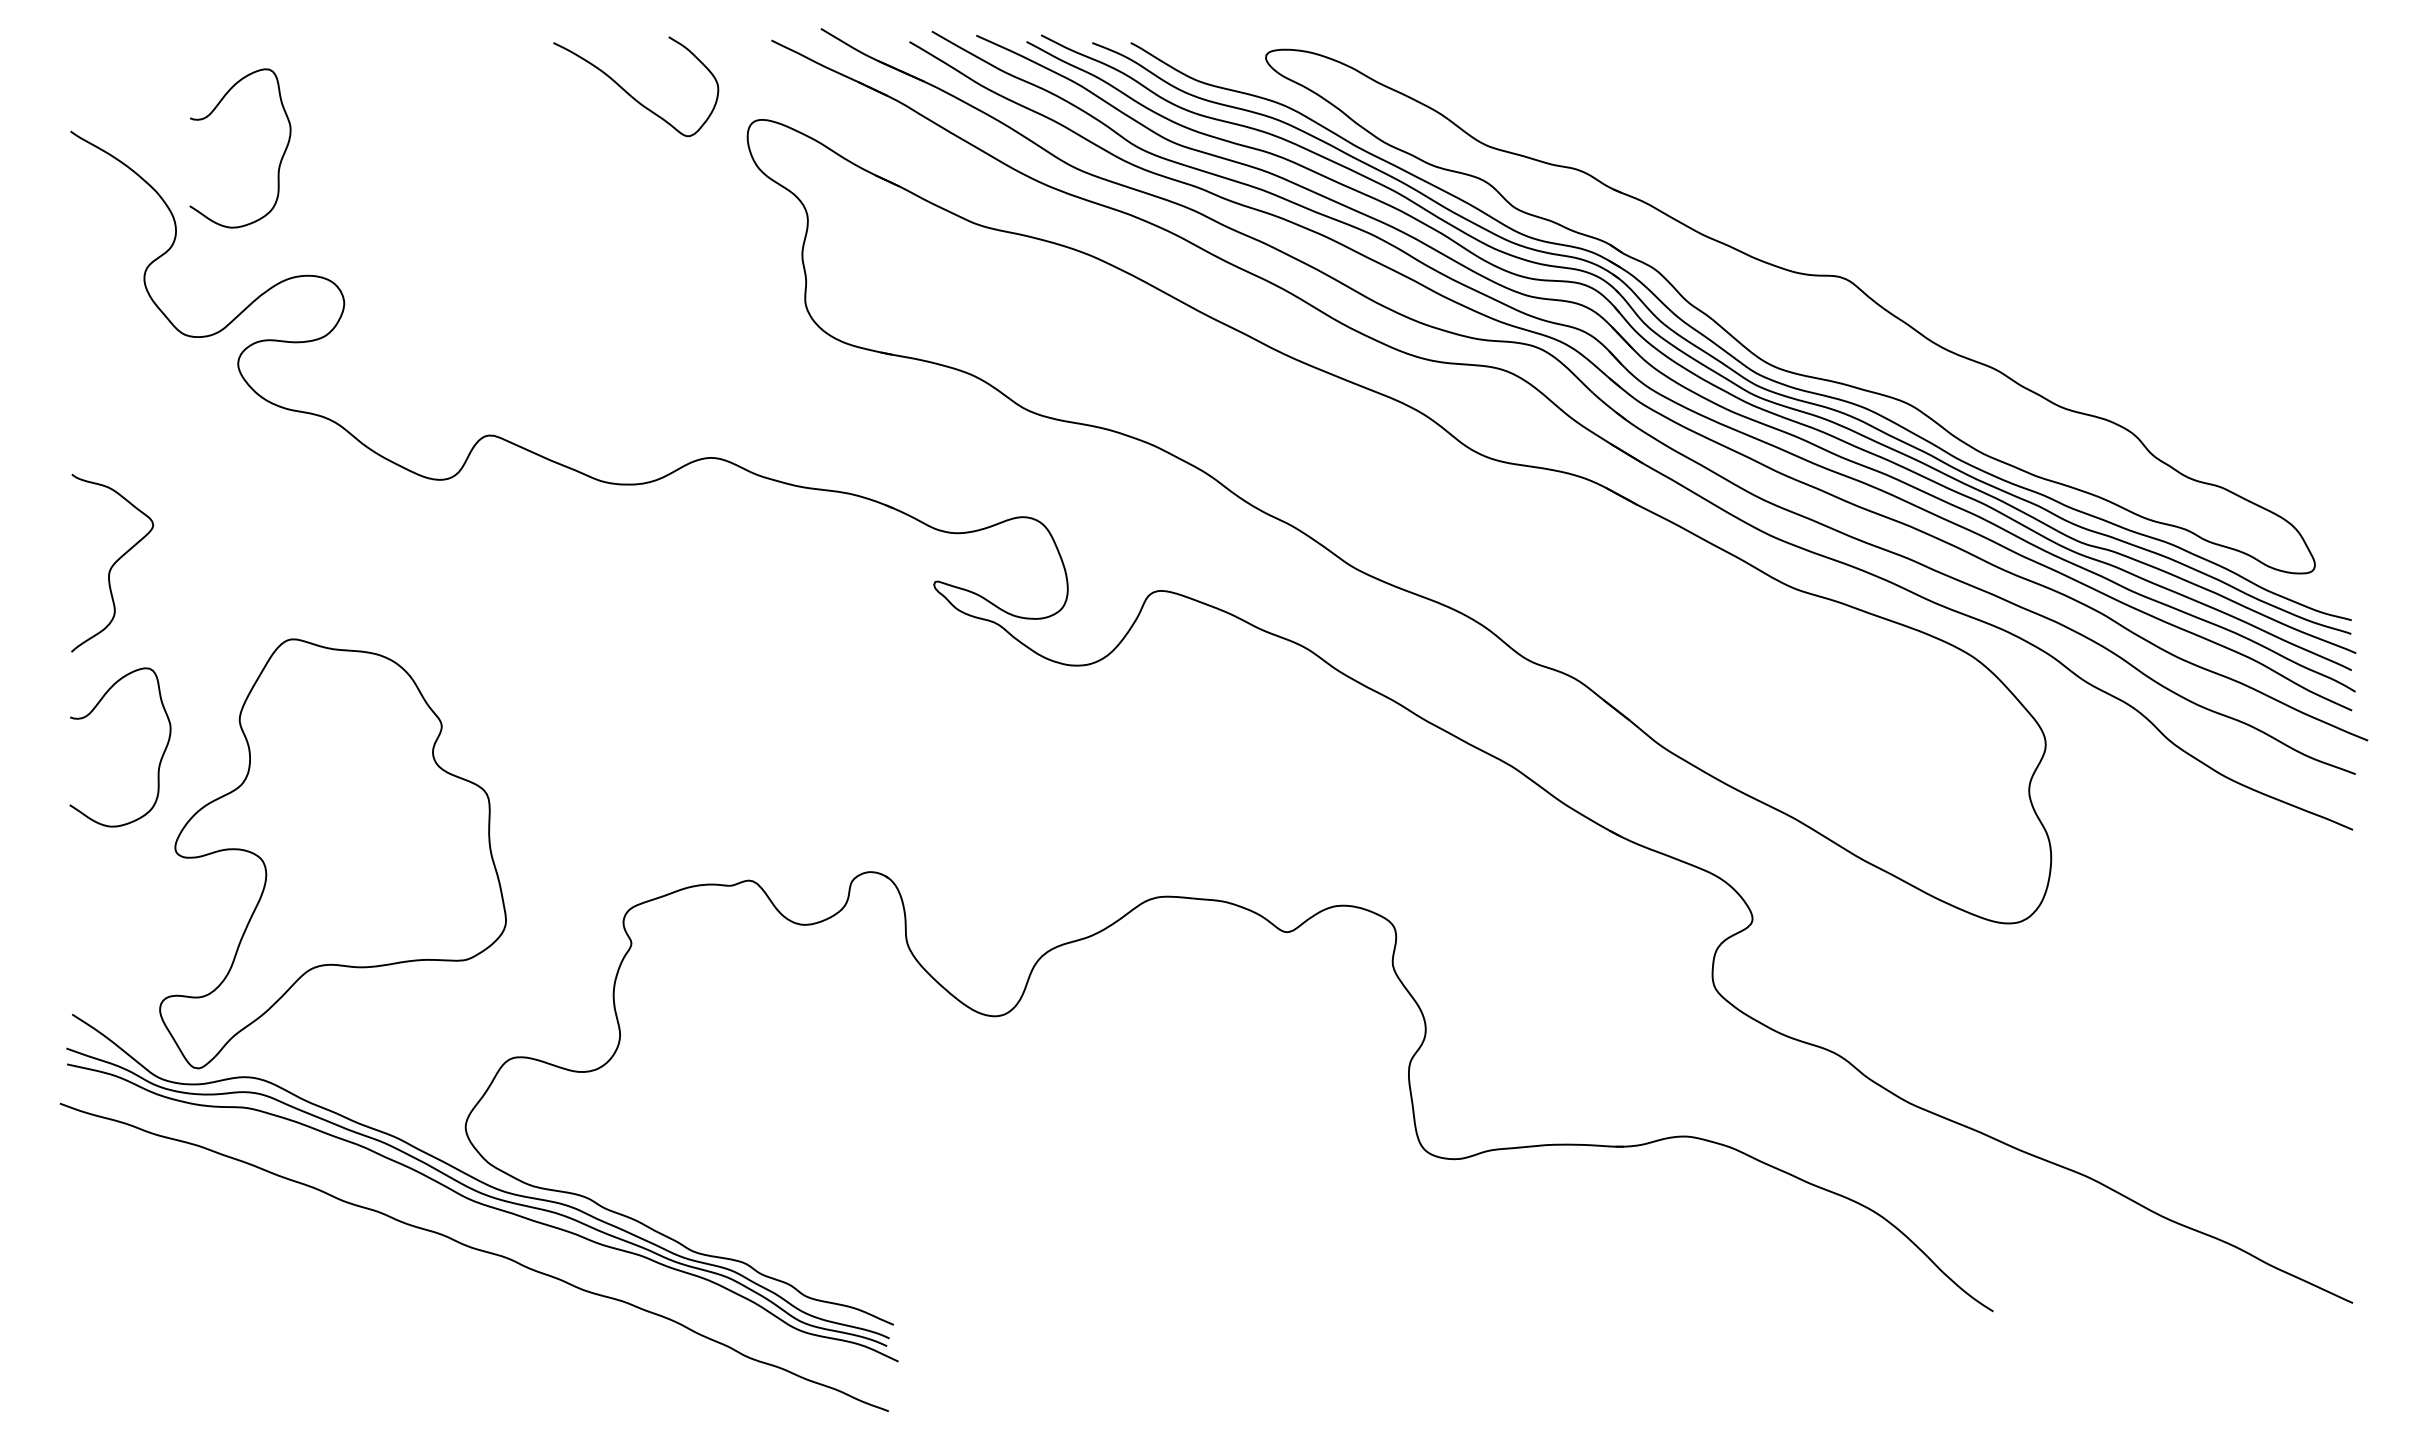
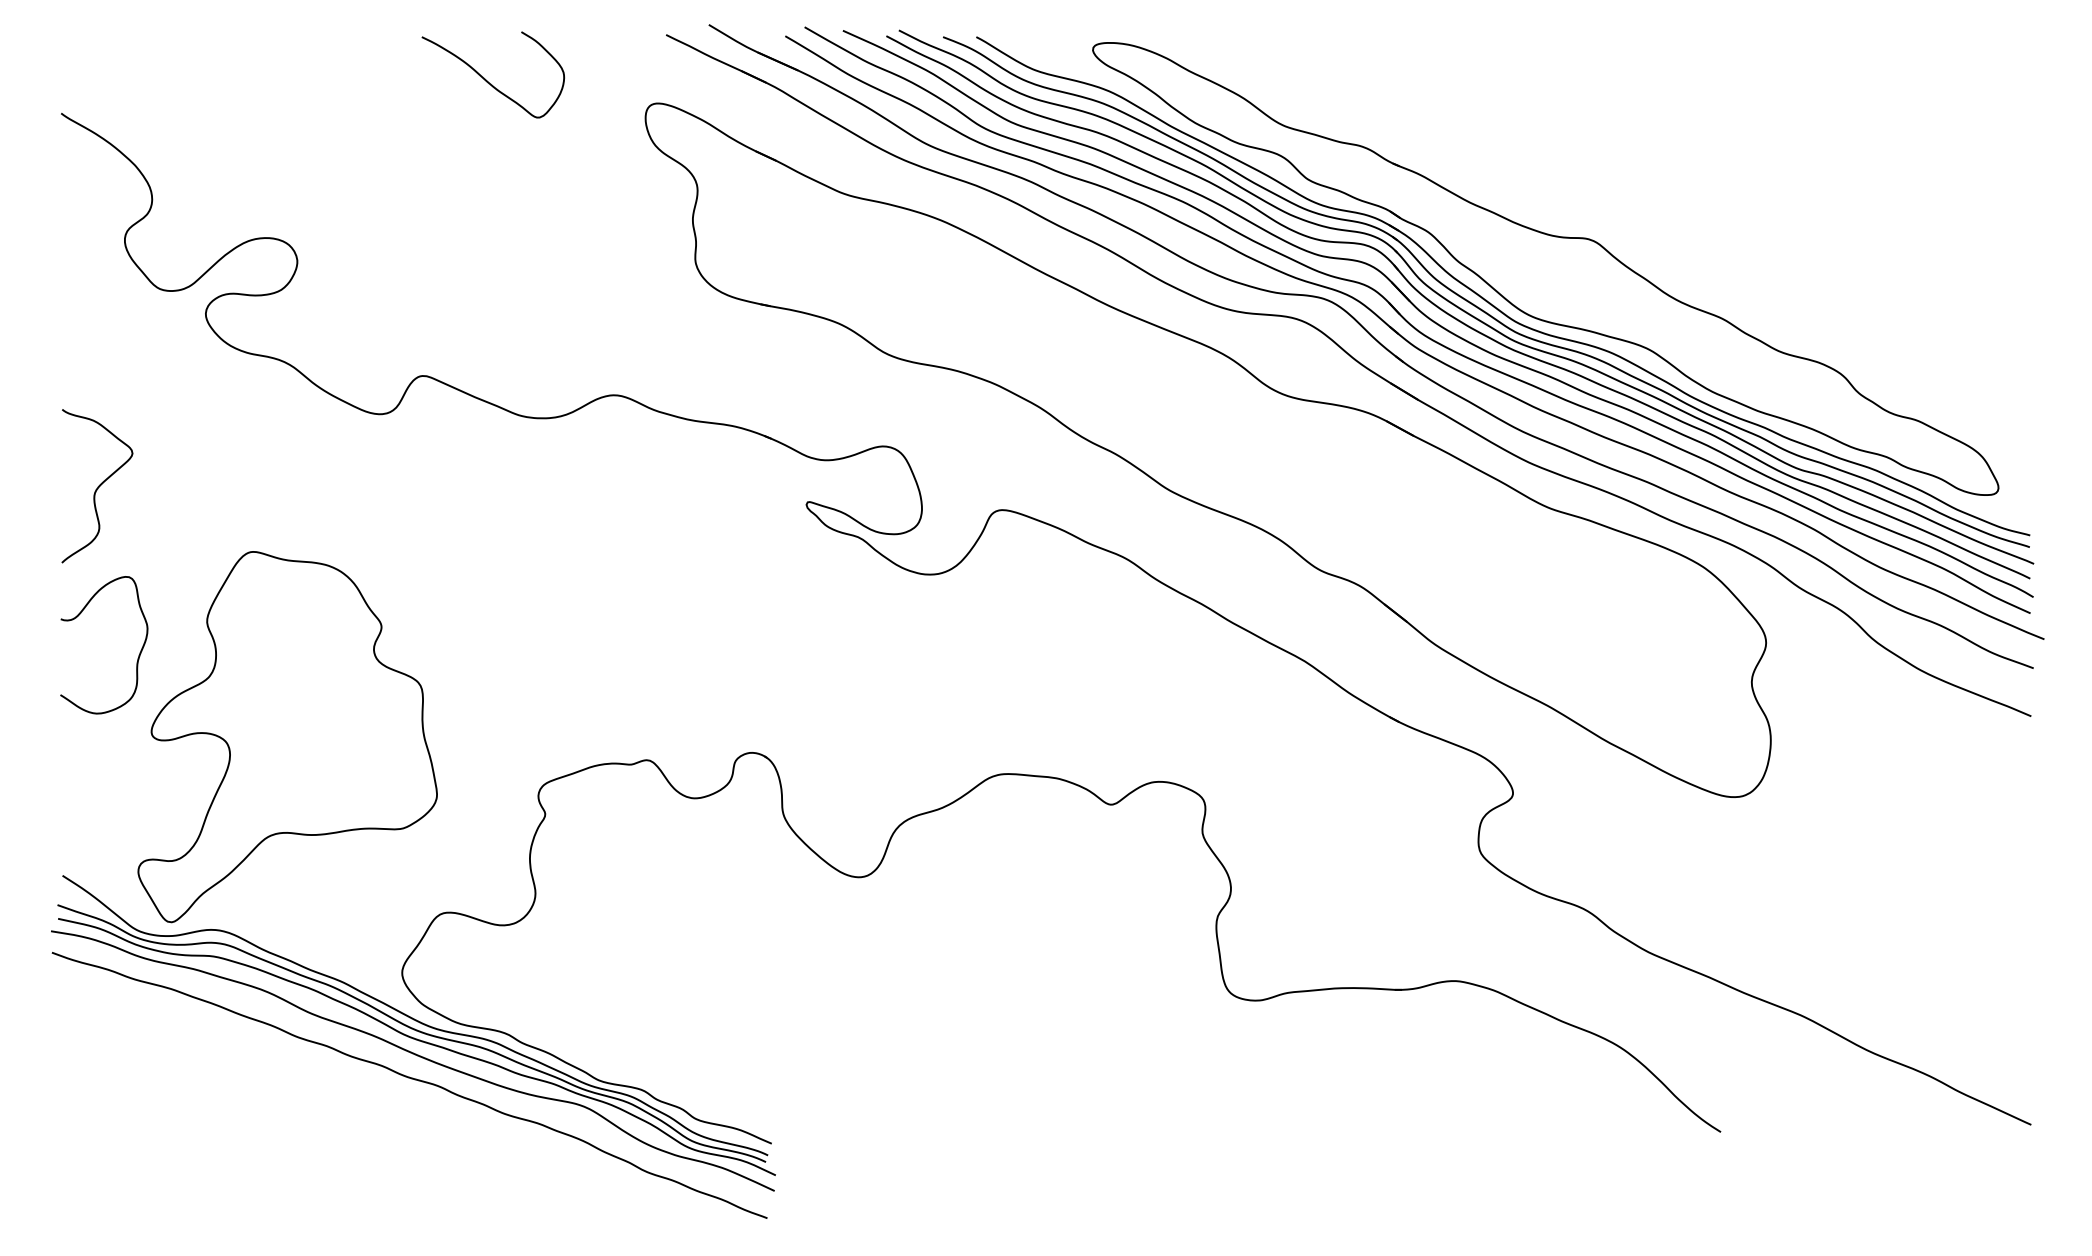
curve: (629, 93) -> (487, 80), moved
curve: (279, 162) -> (241, 140), removed
curve: (480, 1222) -> (415, 1055), added

